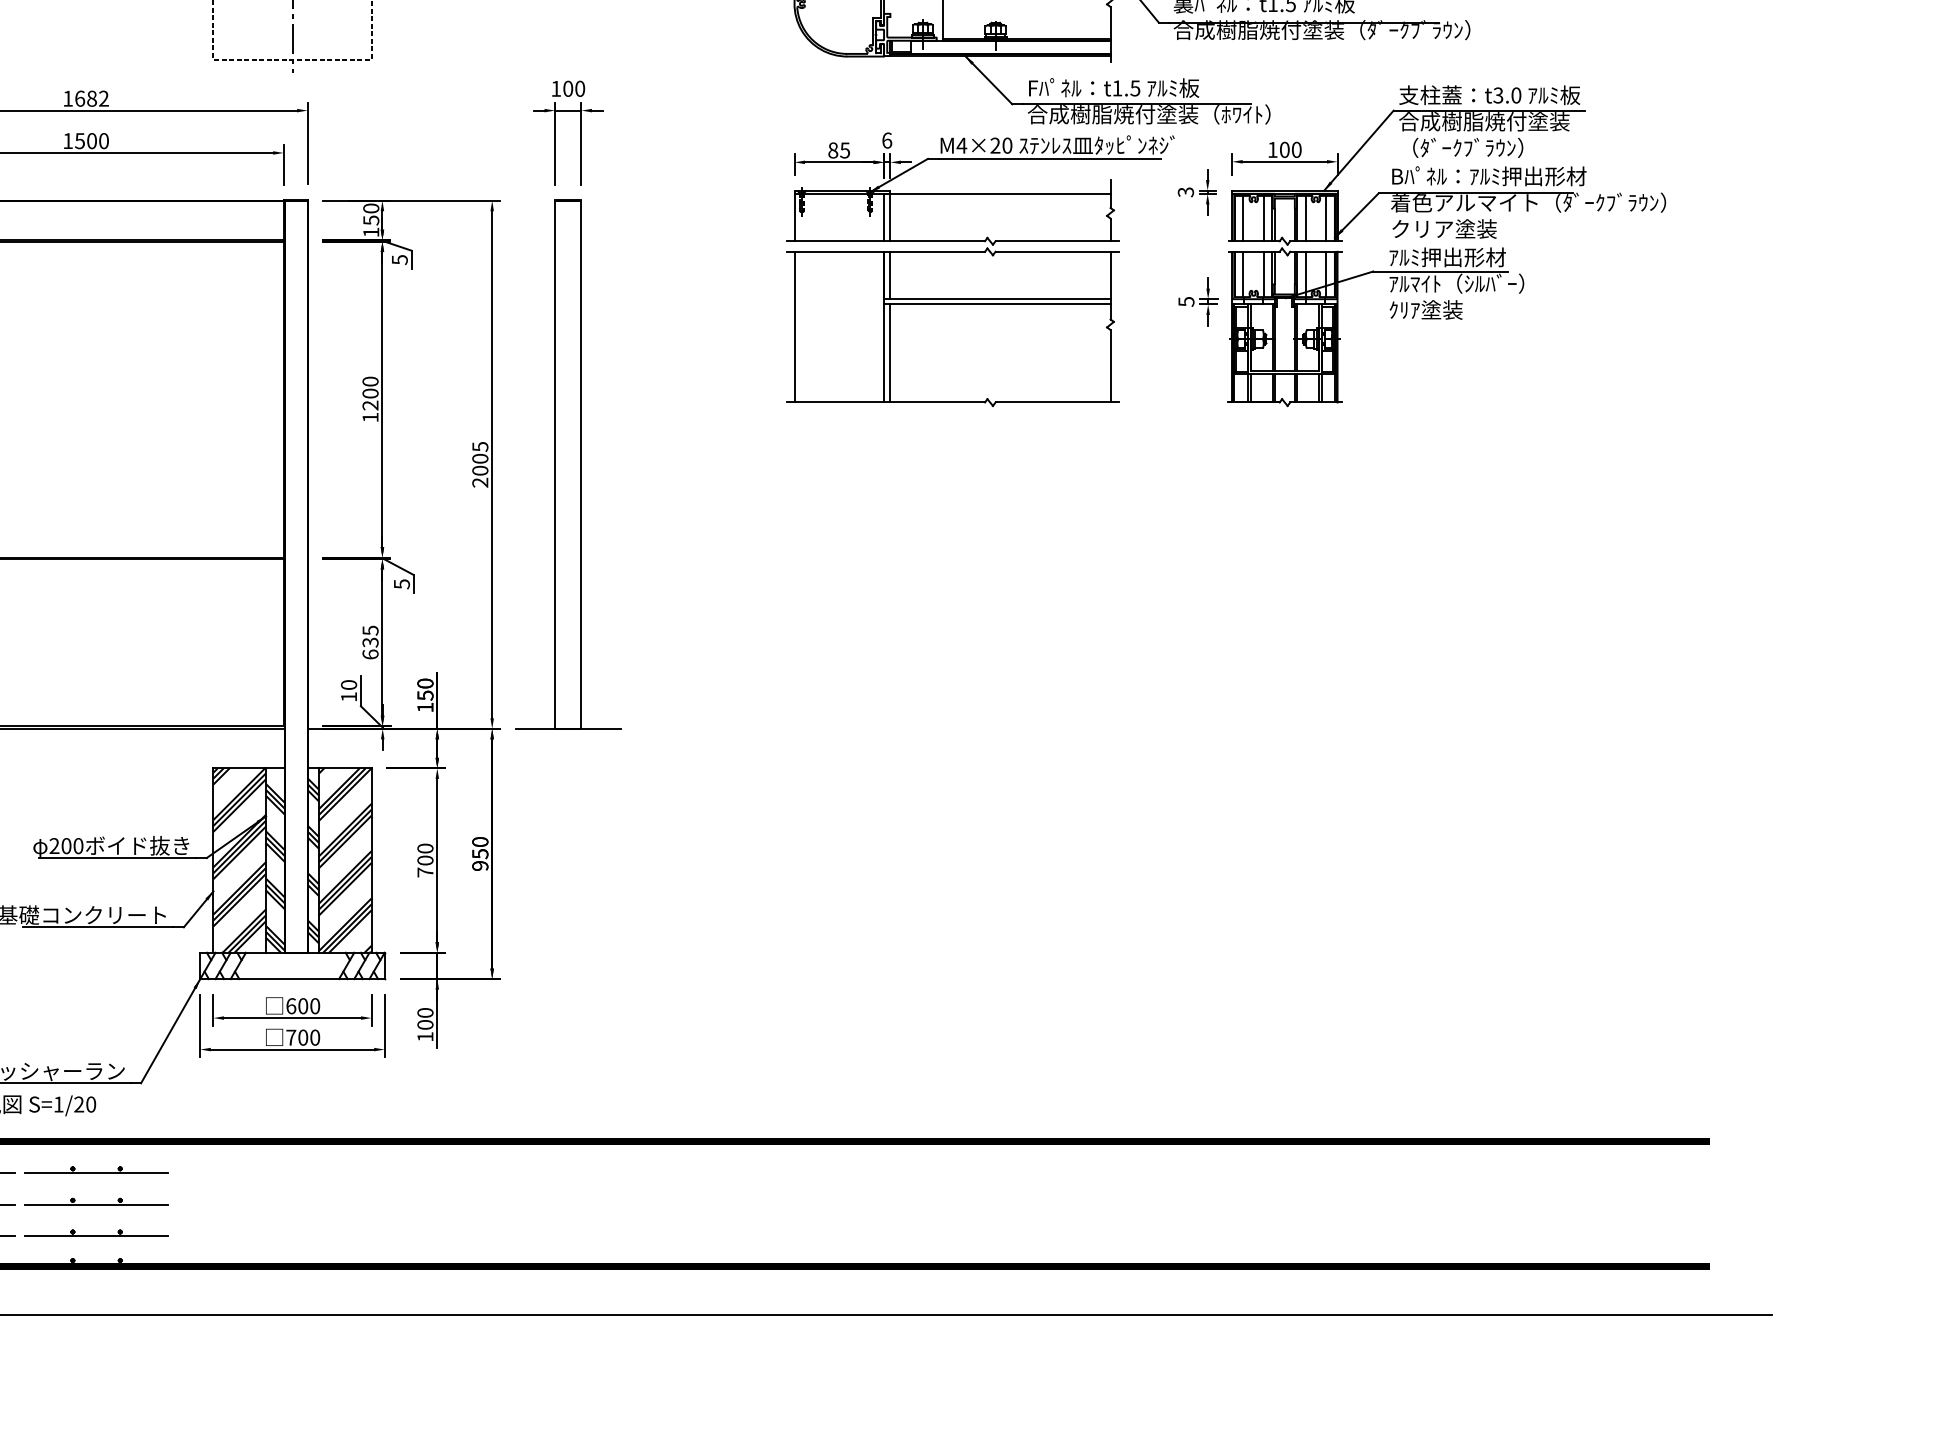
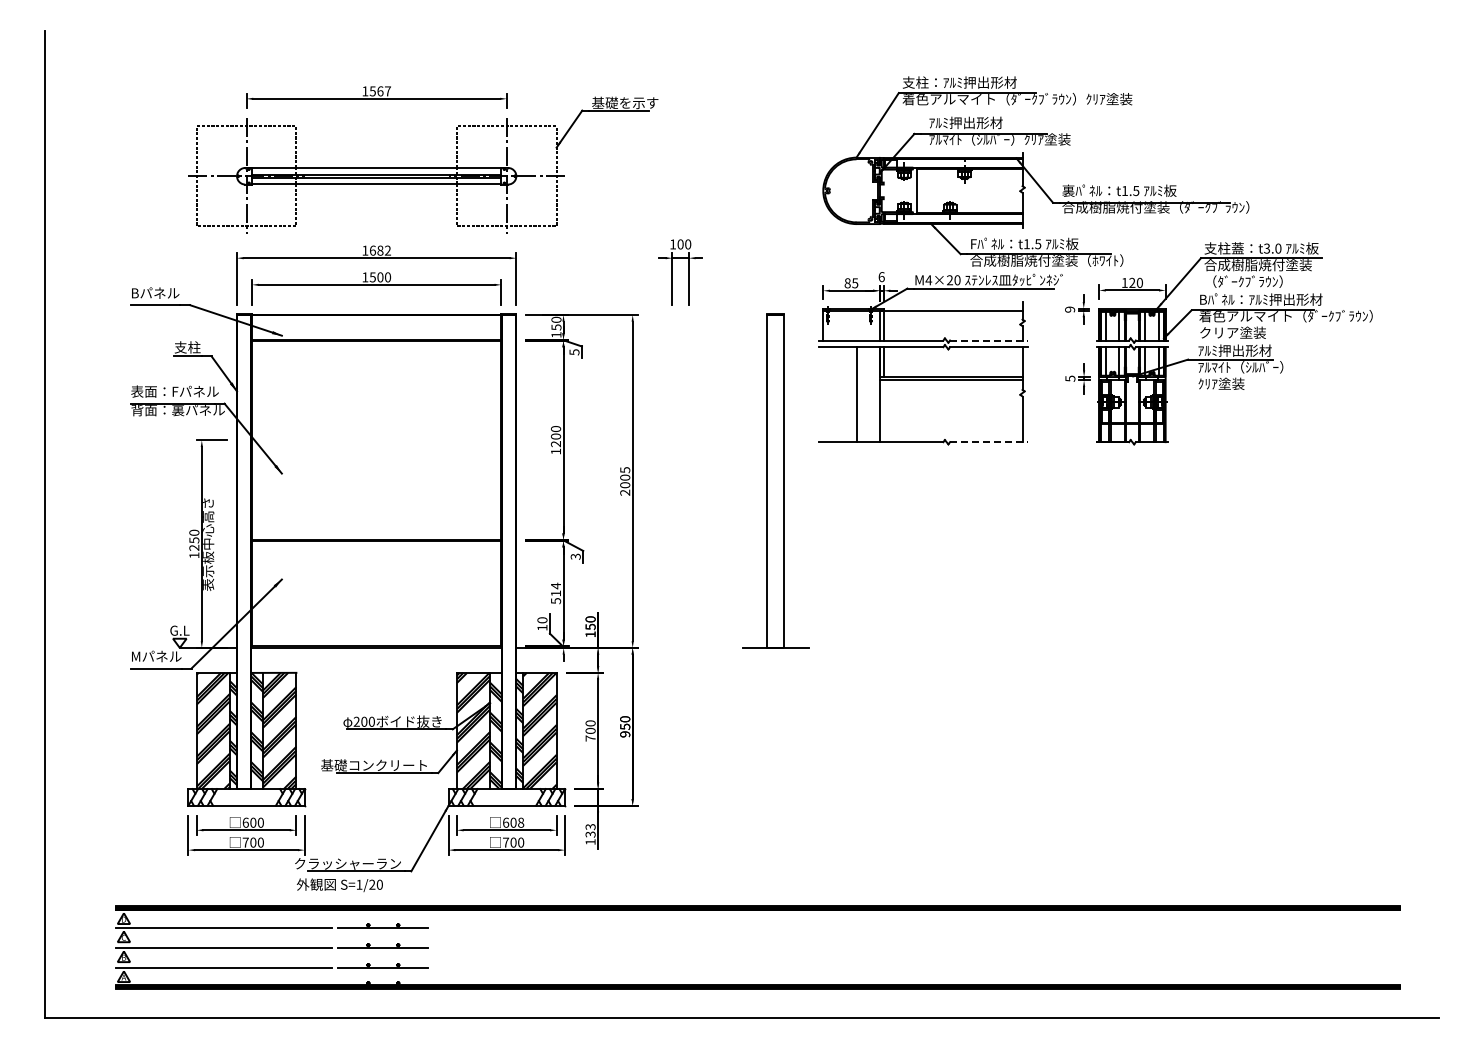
text: (1284, 150) -> (1132, 283), 100 -> 120
text: (1185, 192) -> (1069, 309), 3 -> 9
line: (1056, 241) -> (988, 340), solid -> dashed
line: (794, 326) -> (857, 394), moved
line: (890, 353) -> (883, 411), removed
line: (1056, 402) -> (988, 442), solid -> dashed
part: (568, 463) -> (775, 480), moved
text: (399, 583) -> (574, 556), 5 -> 3
text: (369, 642) -> (555, 593), 635 -> 514
text: (315, 1005) -> (521, 822), 600 -> 608
text: (425, 1018) -> (590, 830), 100 -> 133

